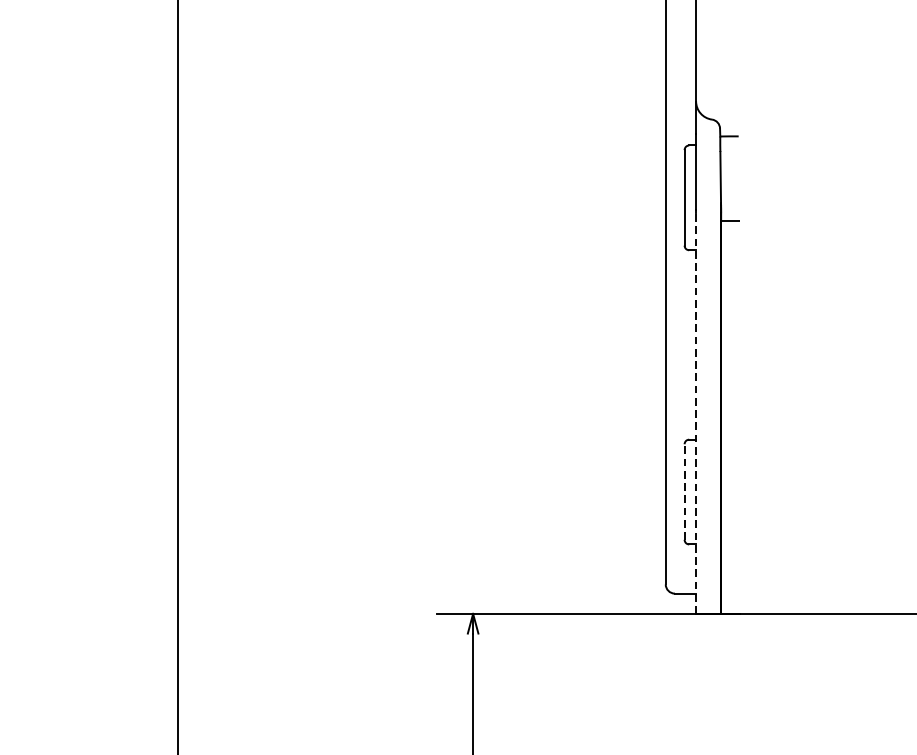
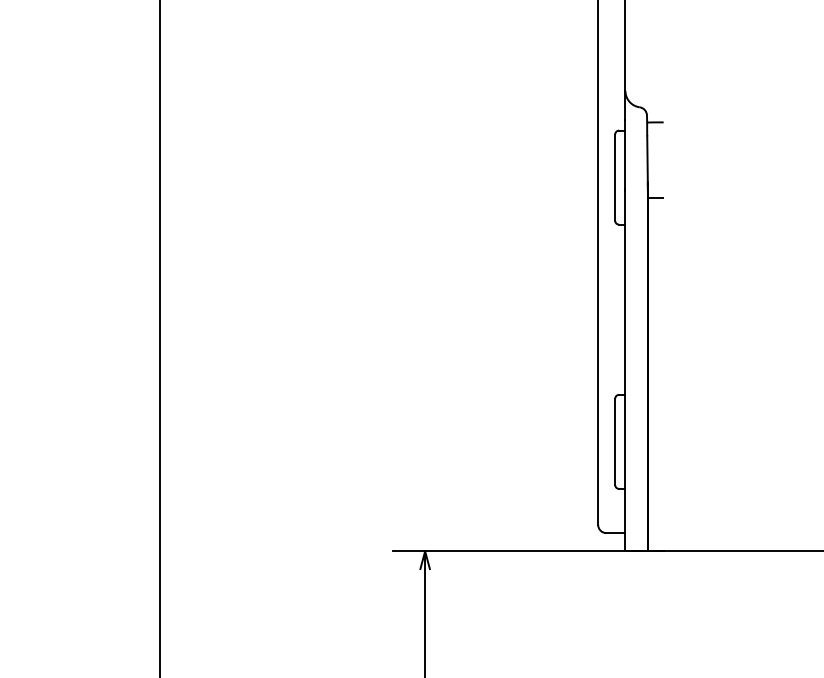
line: (696, 413) -> (625, 371), dashed -> solid
line: (685, 491) -> (615, 441), dashed -> solid

